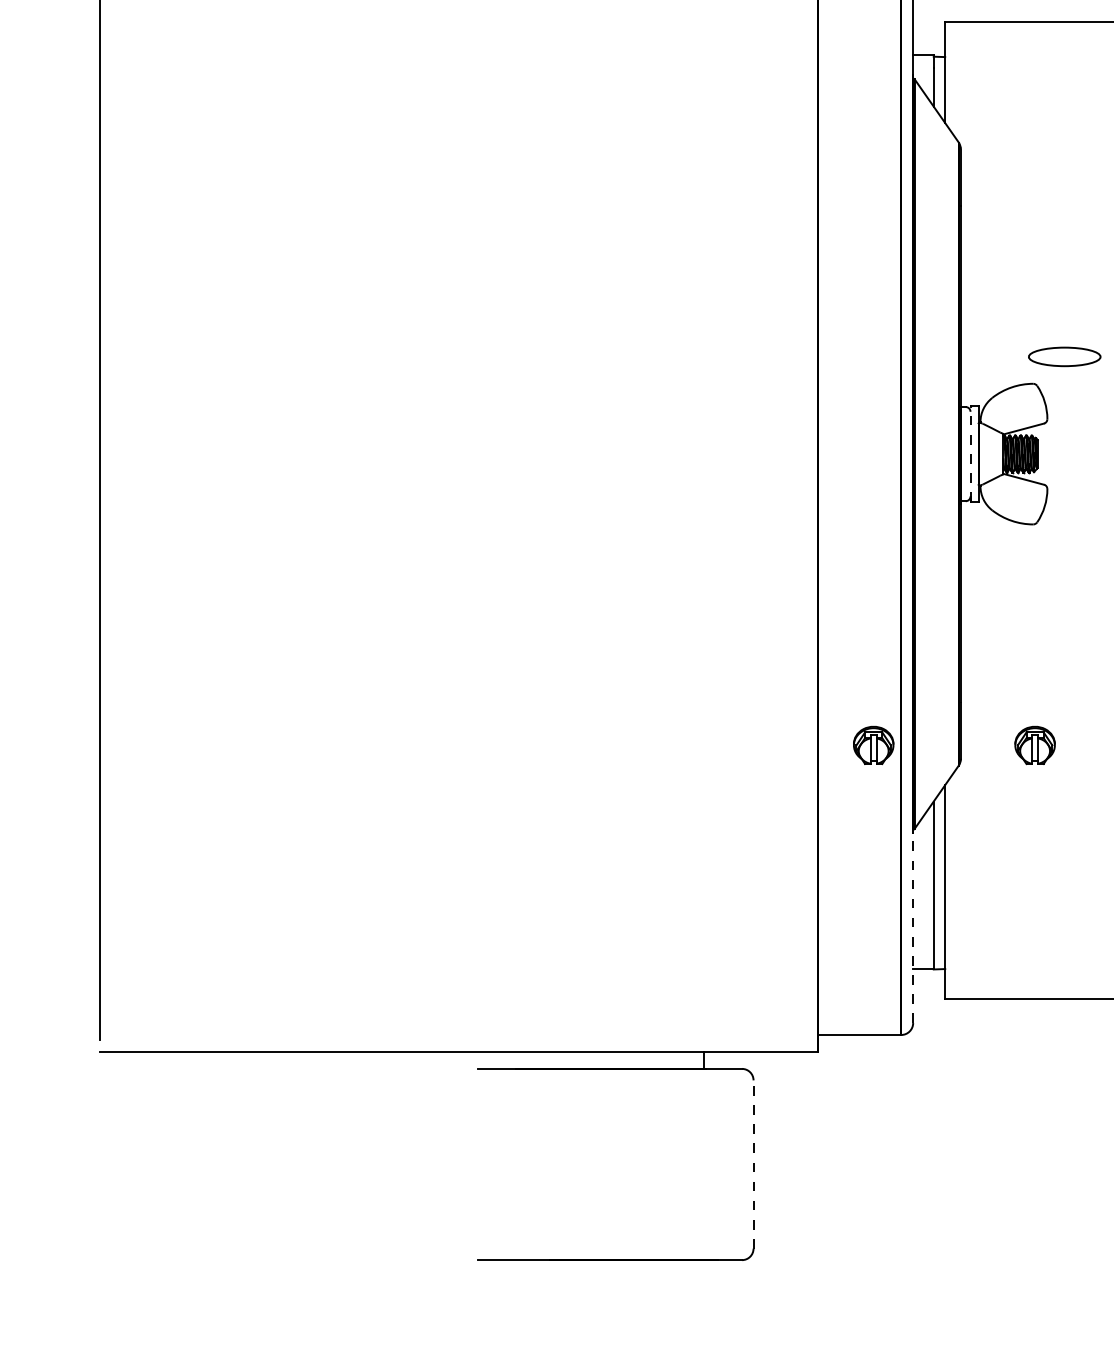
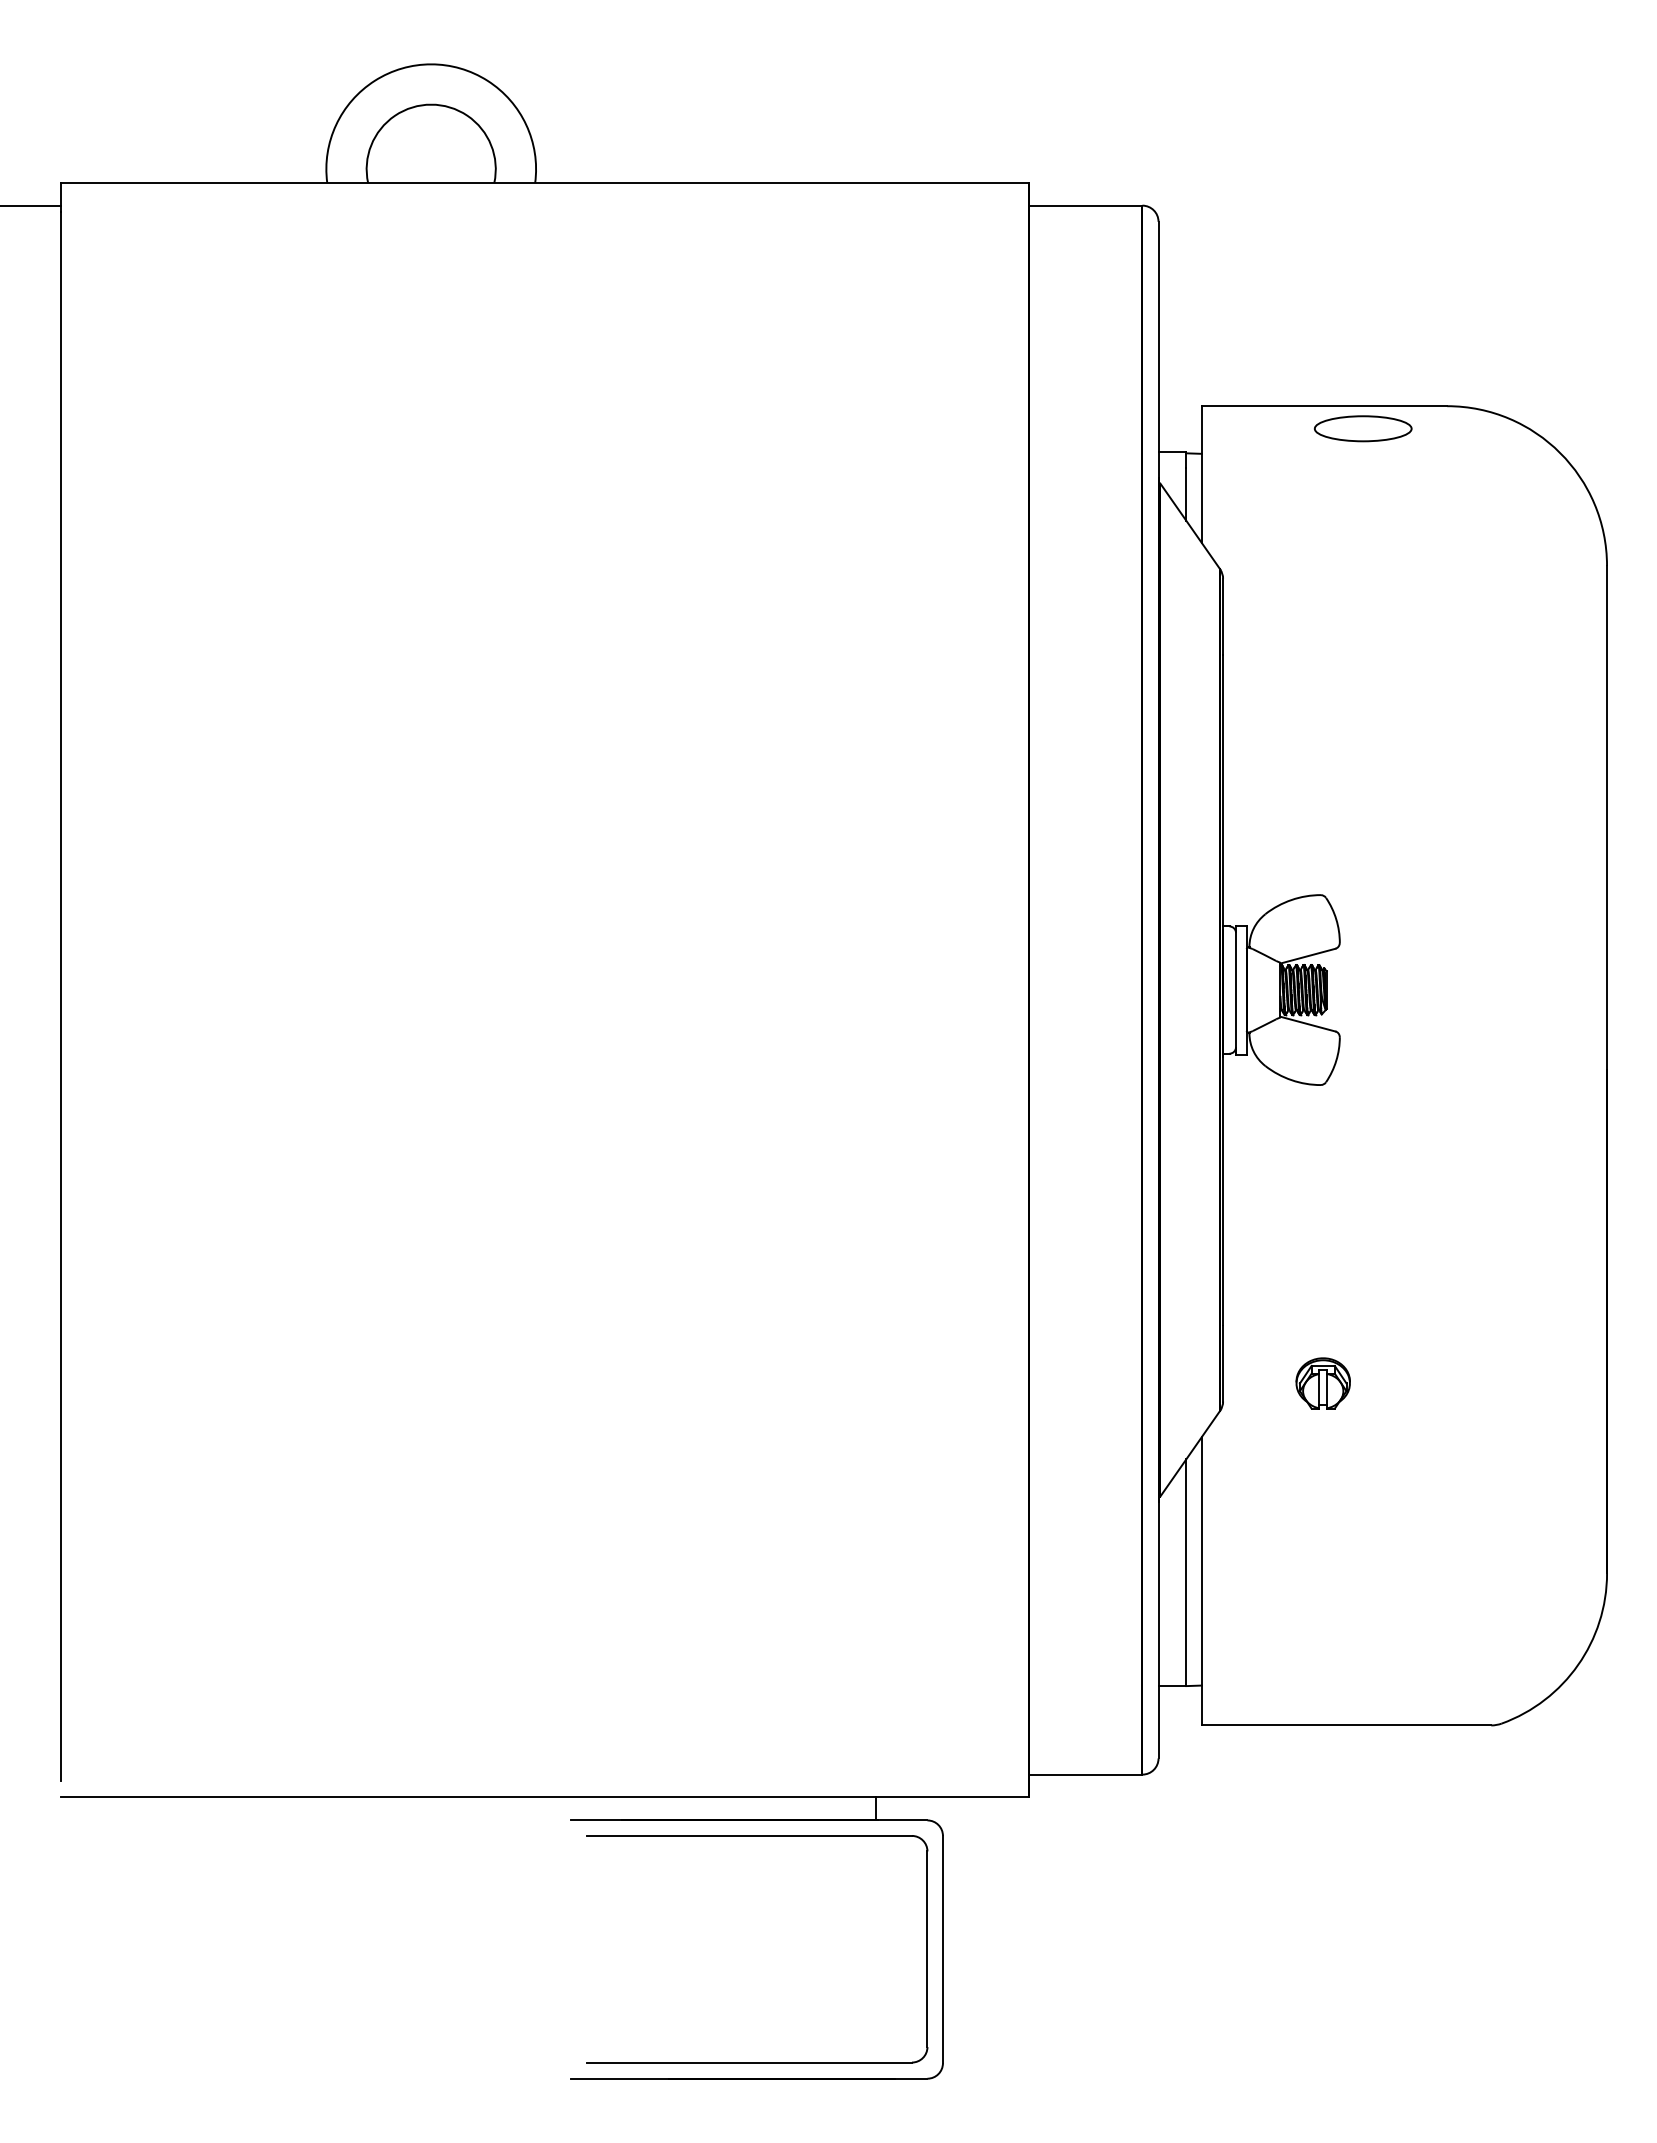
part: (1064, 356) -> (1362, 428), moved
line: (970, 454) -> (1236, 990), dashed -> solid
part: (873, 745) -> (1104, 1383), removed
line: (913, 927) -> (1158, 1629), dashed -> solid
part: (616, 1080) -> (757, 1836), added
line: (753, 1164) -> (942, 1949), dashed -> solid

